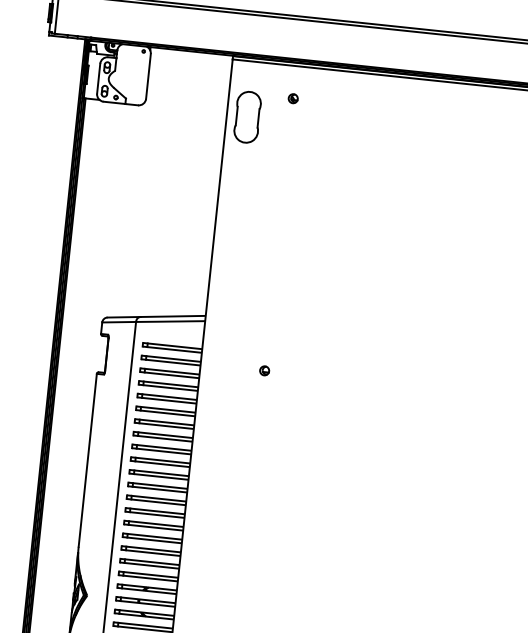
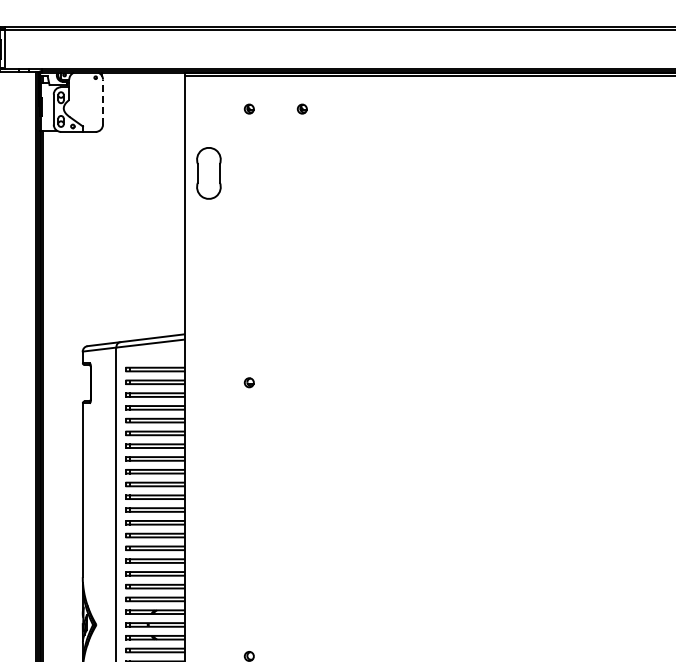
line: (148, 76) -> (103, 102), solid -> dashed
part: (345, 103) -> (301, 108), added
part: (247, 117) -> (208, 173), moved

